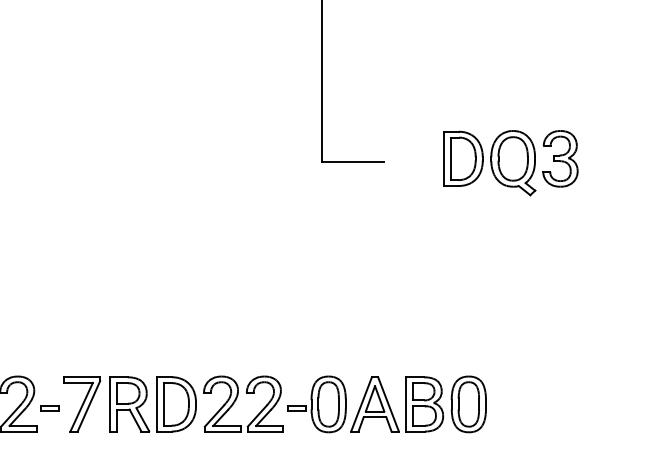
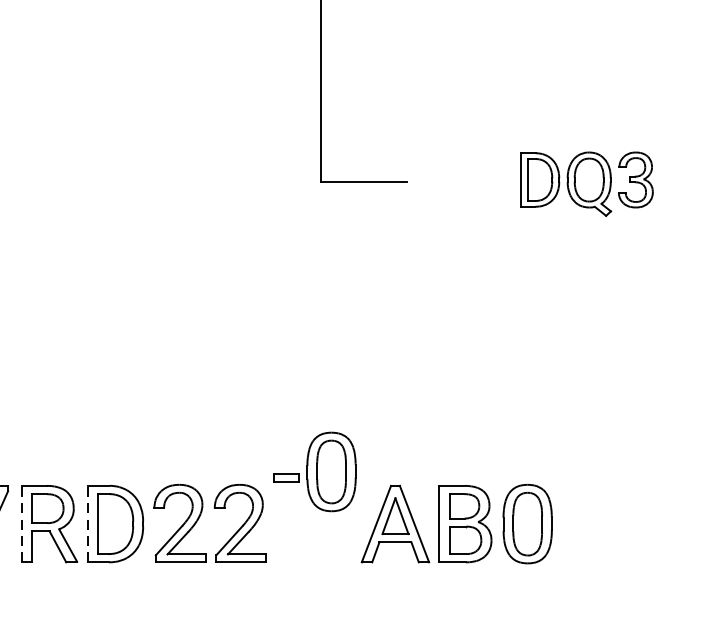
part: (510, 163) -> (586, 184), size x0.7
line: (109, 403) -> (21, 522), solid -> dashed
line: (156, 403) -> (87, 522), solid -> dashed
part: (316, 404) -> (314, 472), moved

